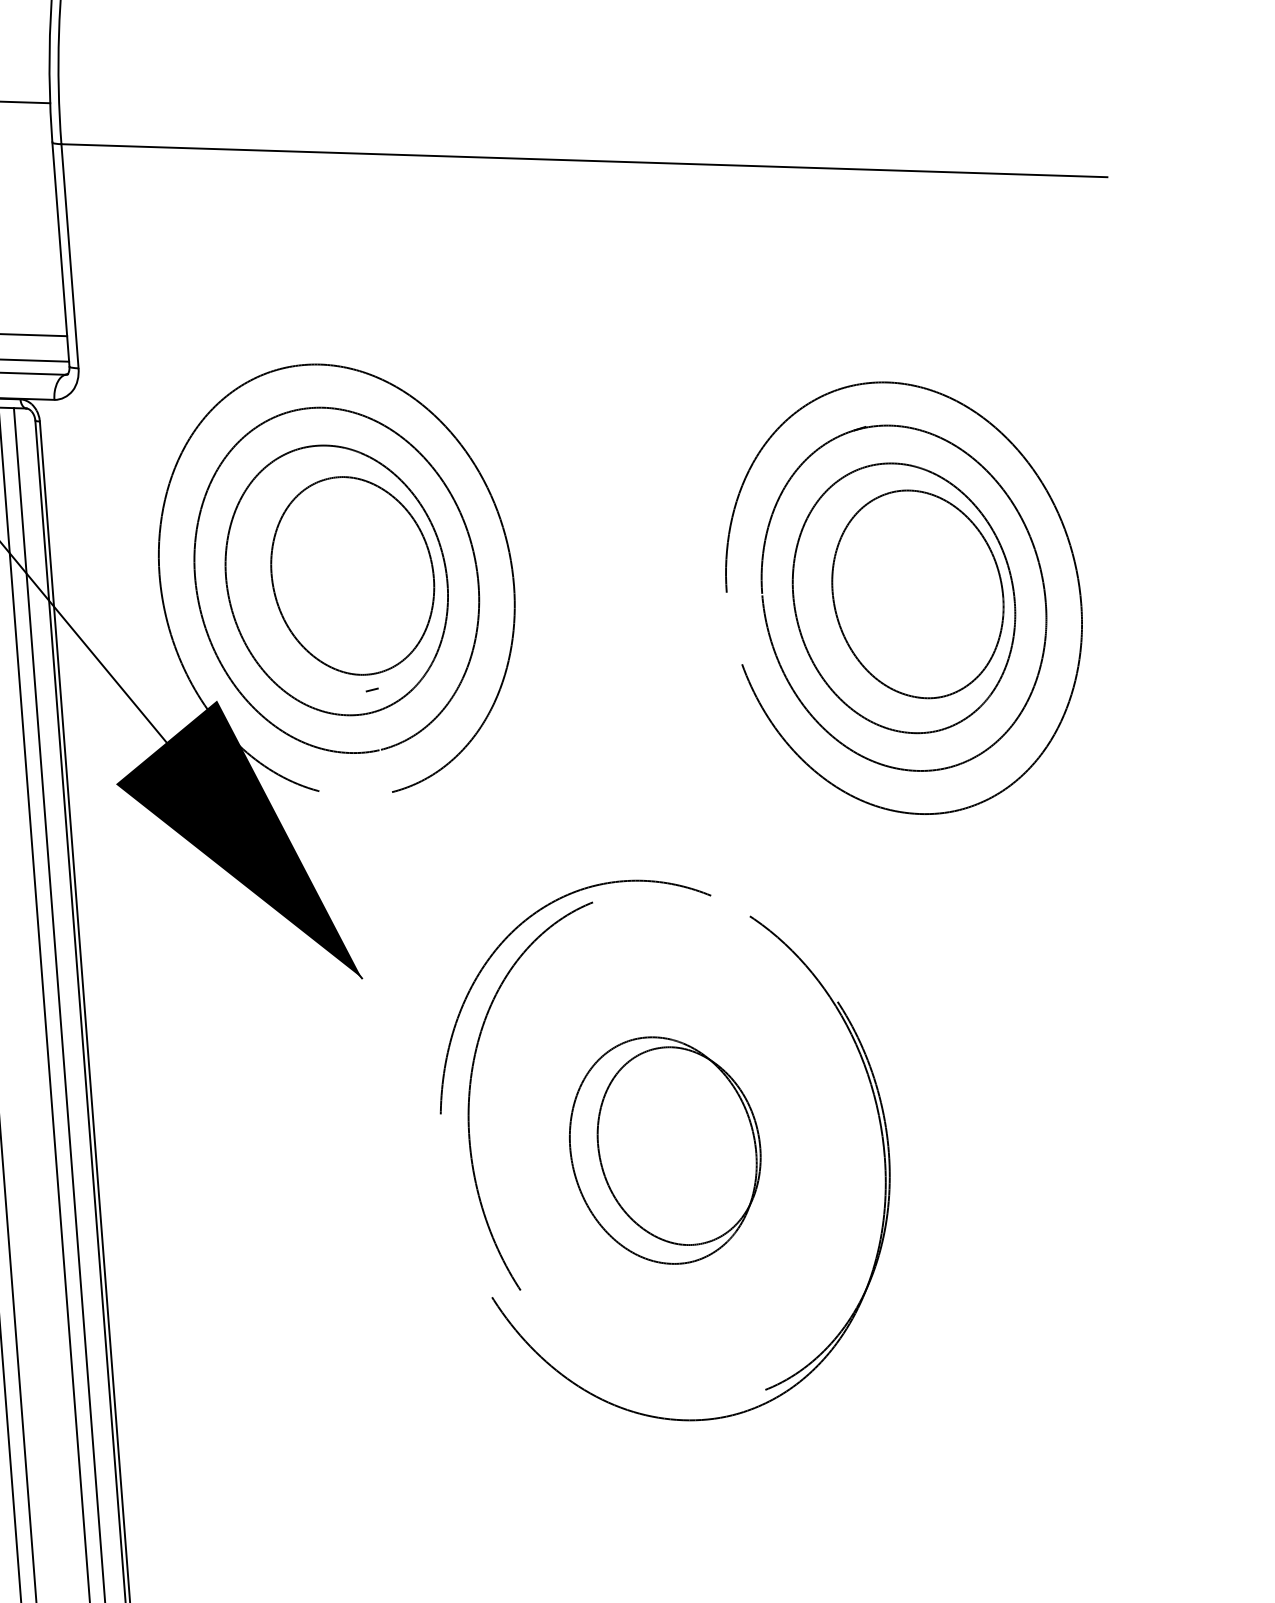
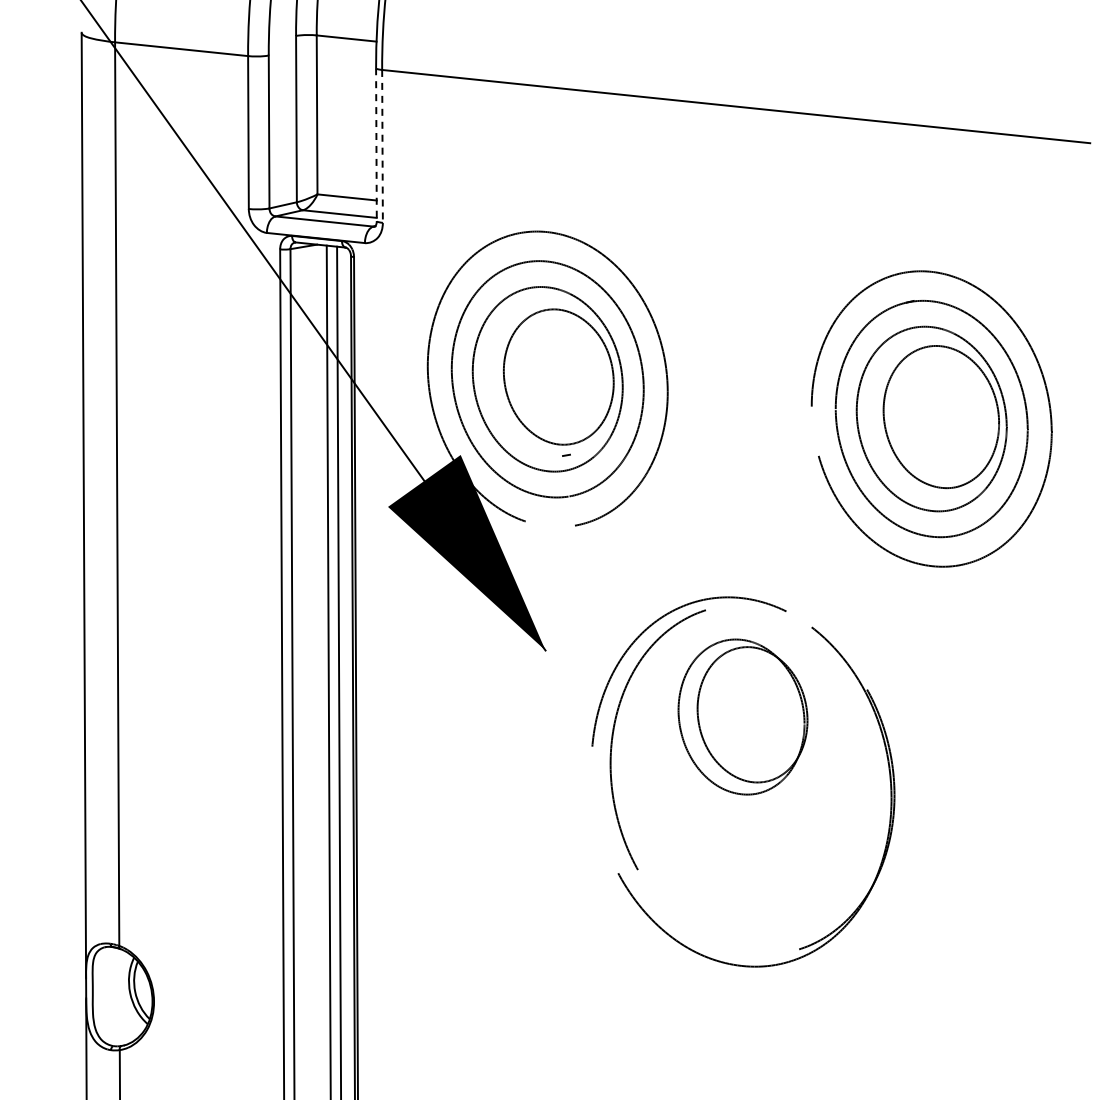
line: (61, 255) -> (376, 145), solid -> dashed
line: (69, 256) -> (382, 146), solid -> dashed
part: (664, 1149) -> (742, 716), moved

